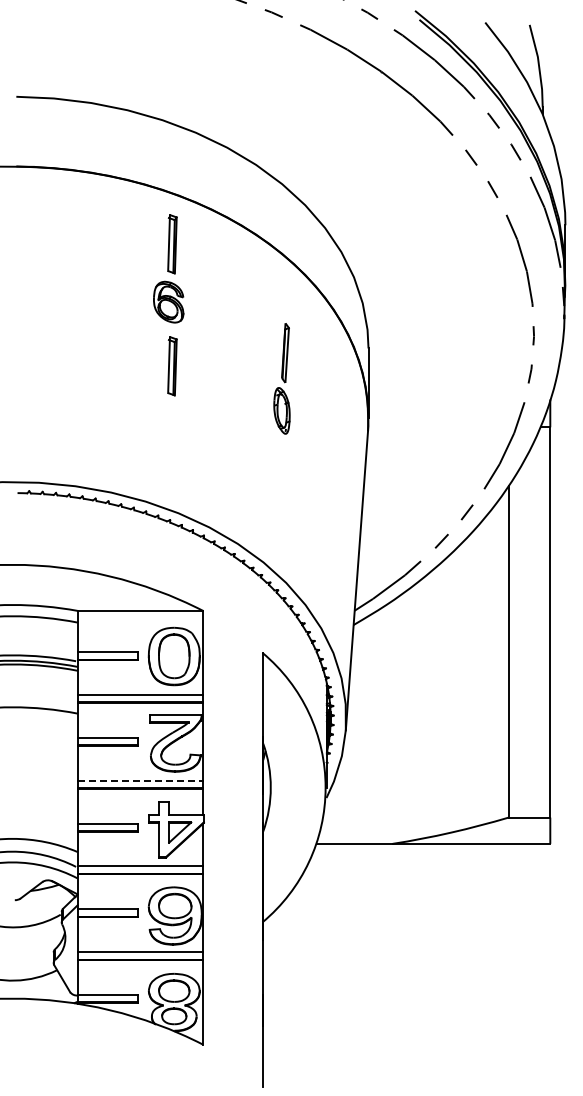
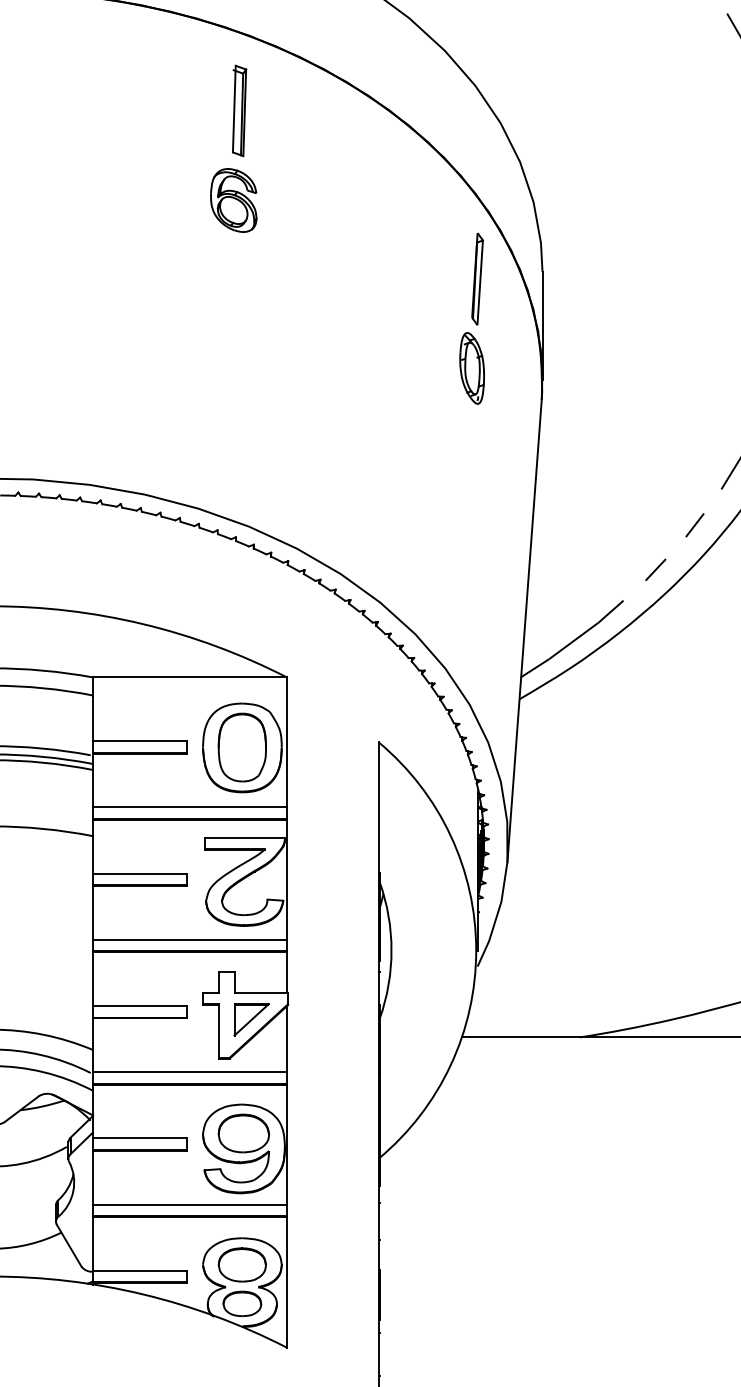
part: (172, 366) -> (239, 299), removed
part: (281, 378) -> (471, 318), moved
line: (140, 780) -> (190, 939), dashed -> solid

